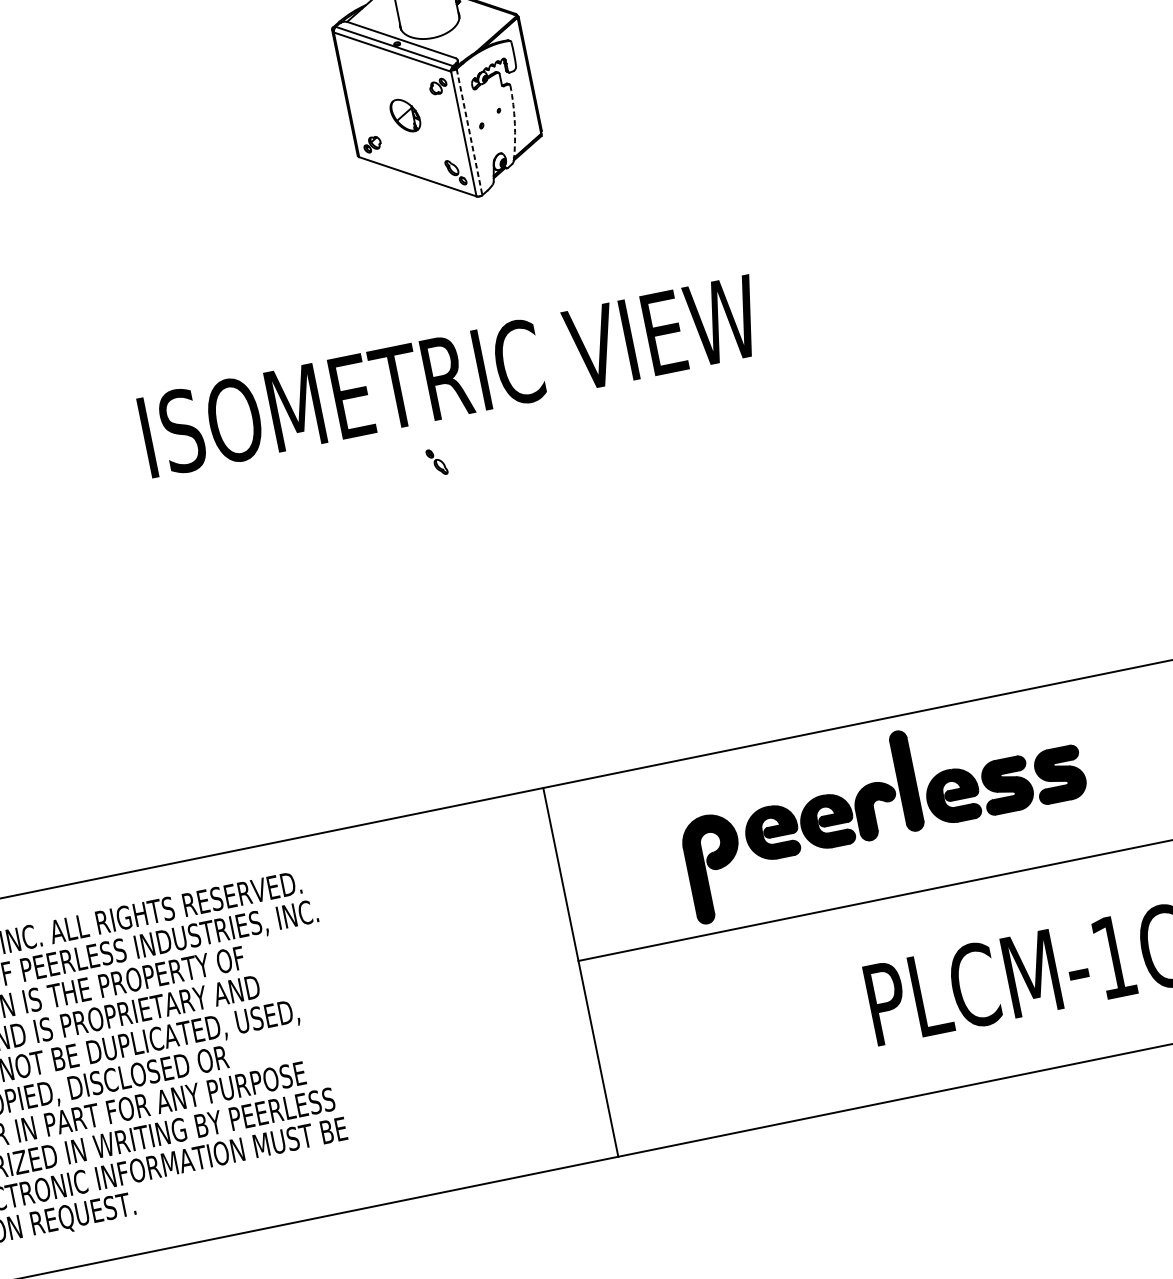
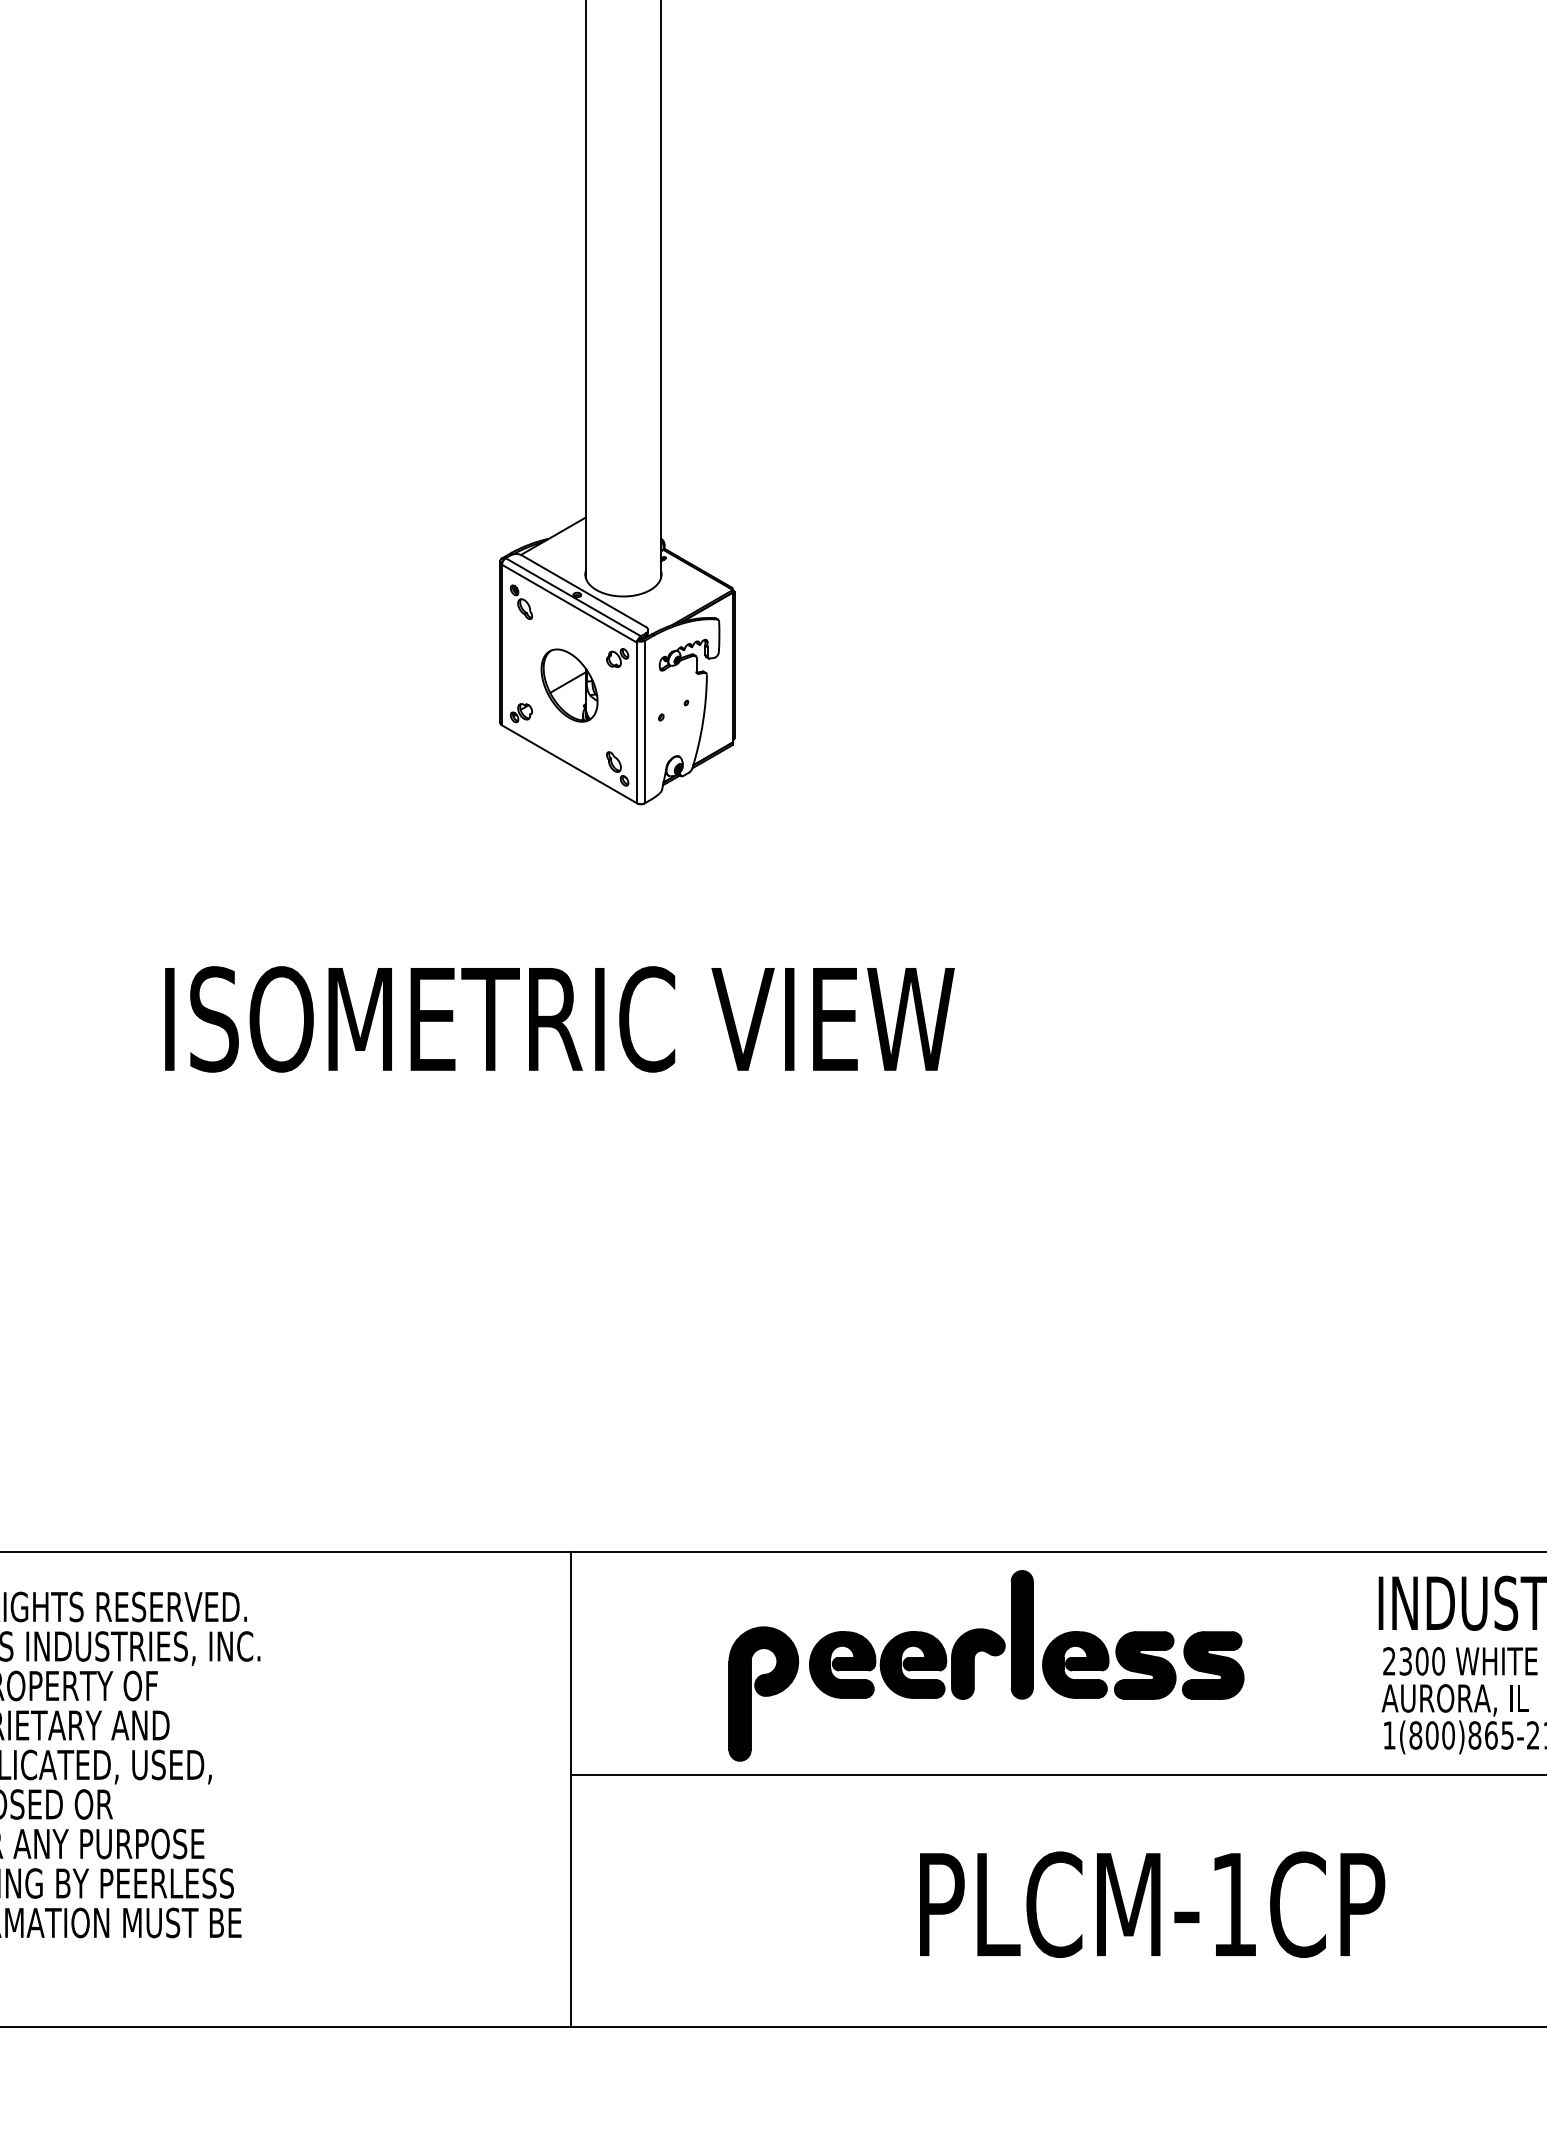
part: (405, 115) -> (569, 685), size x1.67
arc: (515, 123) -> (703, 722), dashed -> solid
line: (469, 132) -> (644, 722), dashed -> solid
part: (436, 461) -> (521, 601), moved

